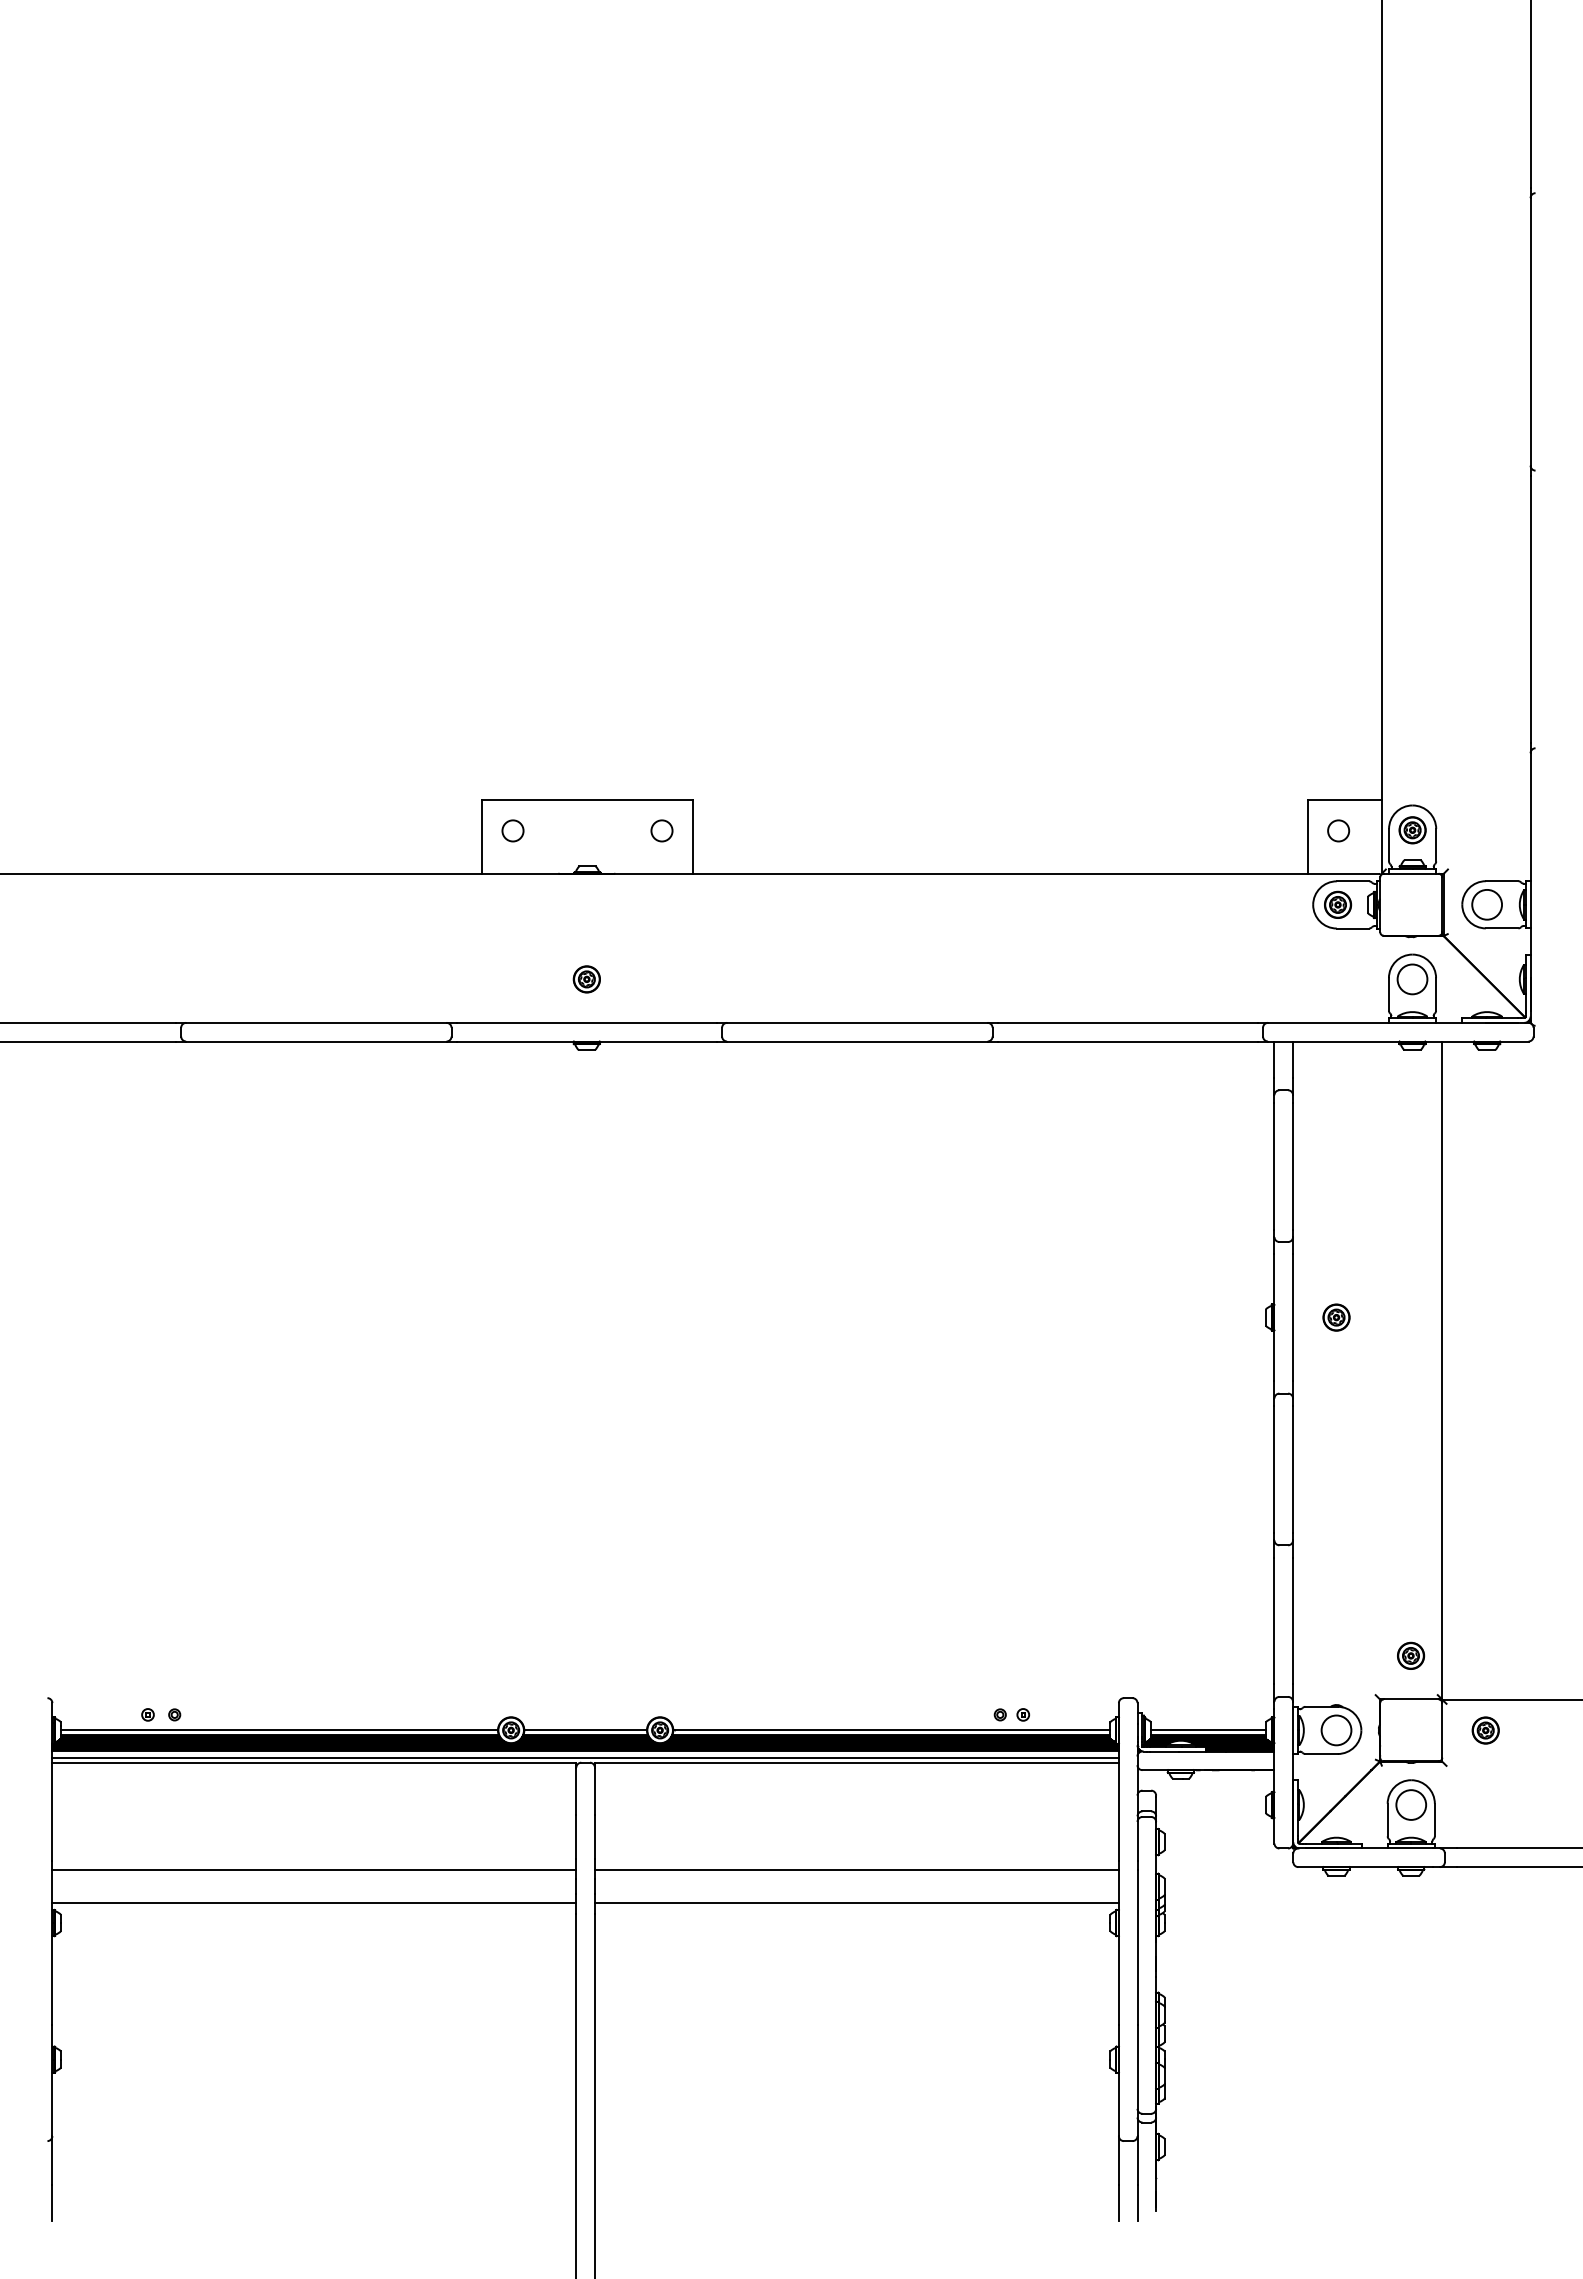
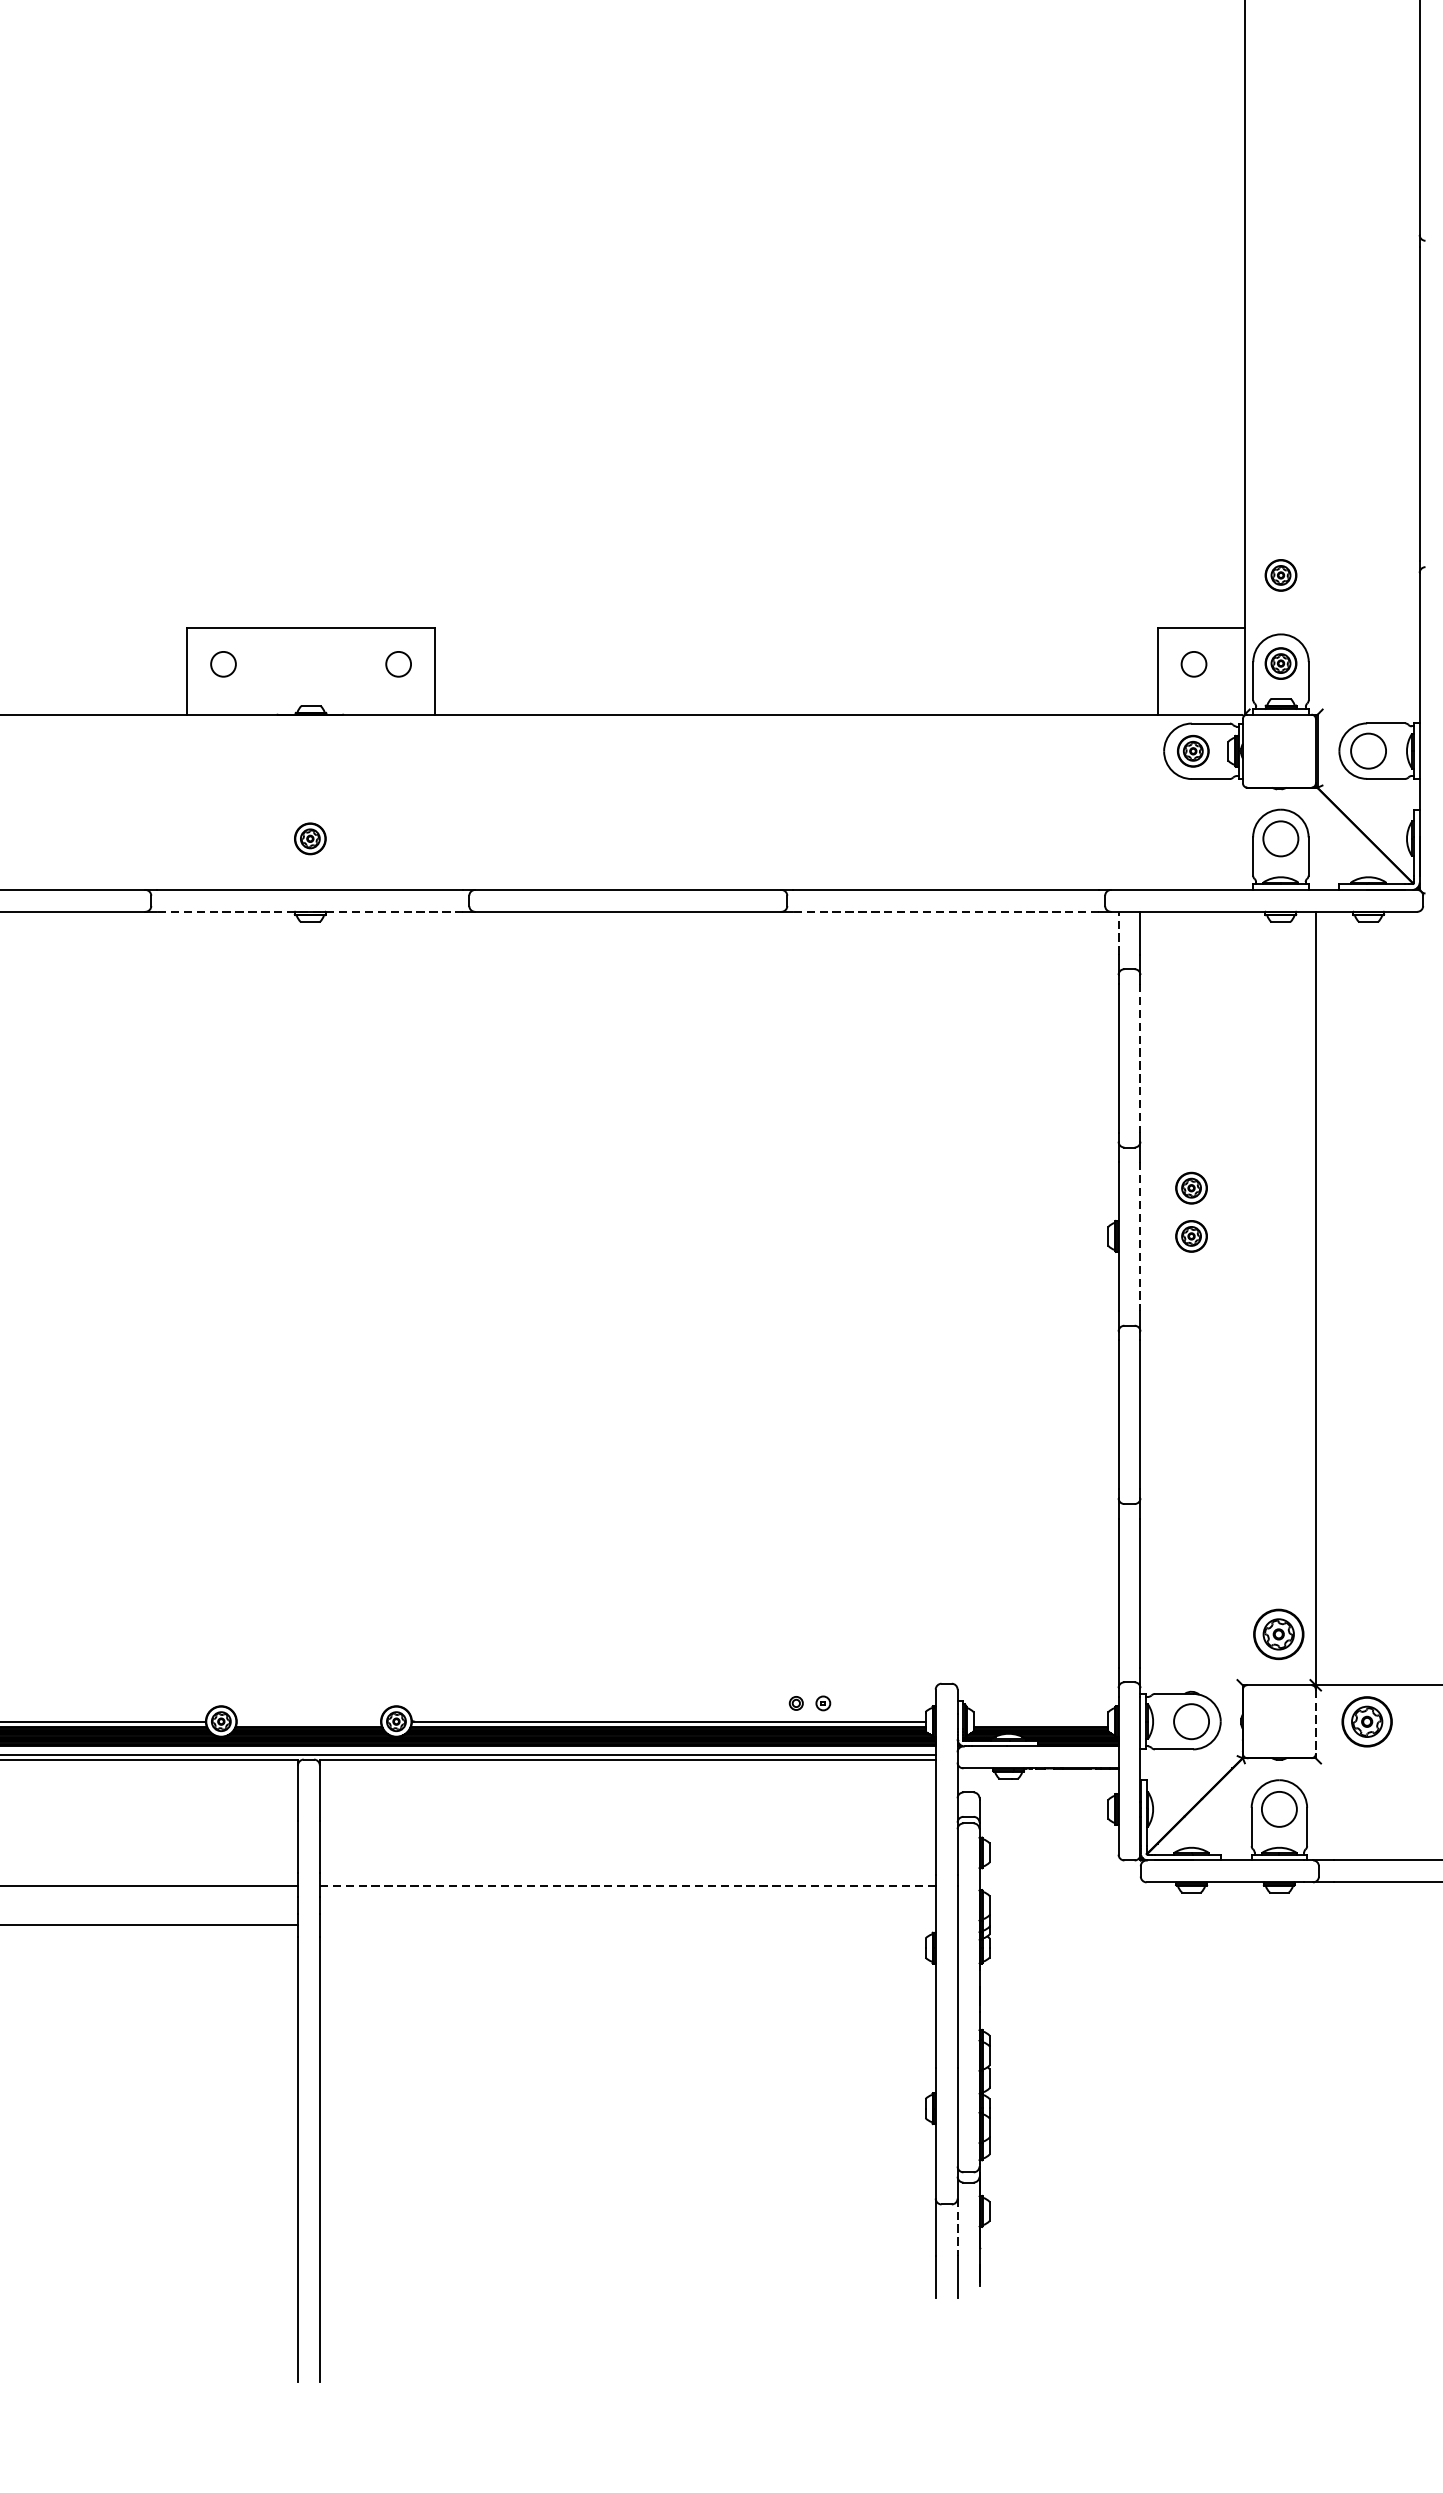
part: (1412, 755) -> (1280, 575), added
line: (586, 1041) -> (309, 911), solid -> dashed
line: (1127, 1041) -> (945, 911), solid -> dashed
line: (1274, 1059) -> (1118, 933), solid -> dashed
line: (1293, 1166) -> (1140, 1058), solid -> dashed
part: (1336, 1276) -> (1191, 1188), added
line: (1293, 1318) -> (1140, 1237), solid -> dashed
part: (1411, 1655) -> (1279, 1633), size x1.6
line: (585, 1730) -> (308, 1721), removed
line: (1208, 1730) -> (1041, 1721), removed
line: (1442, 1730) -> (1316, 1721), solid -> dashed
part: (1485, 1730) -> (1366, 1721), size x1.6
line: (856, 1870) -> (627, 1886), solid -> dashed
line: (856, 1903) -> (627, 1925), removed
line: (1137, 2160) -> (957, 2227), solid -> dashed

